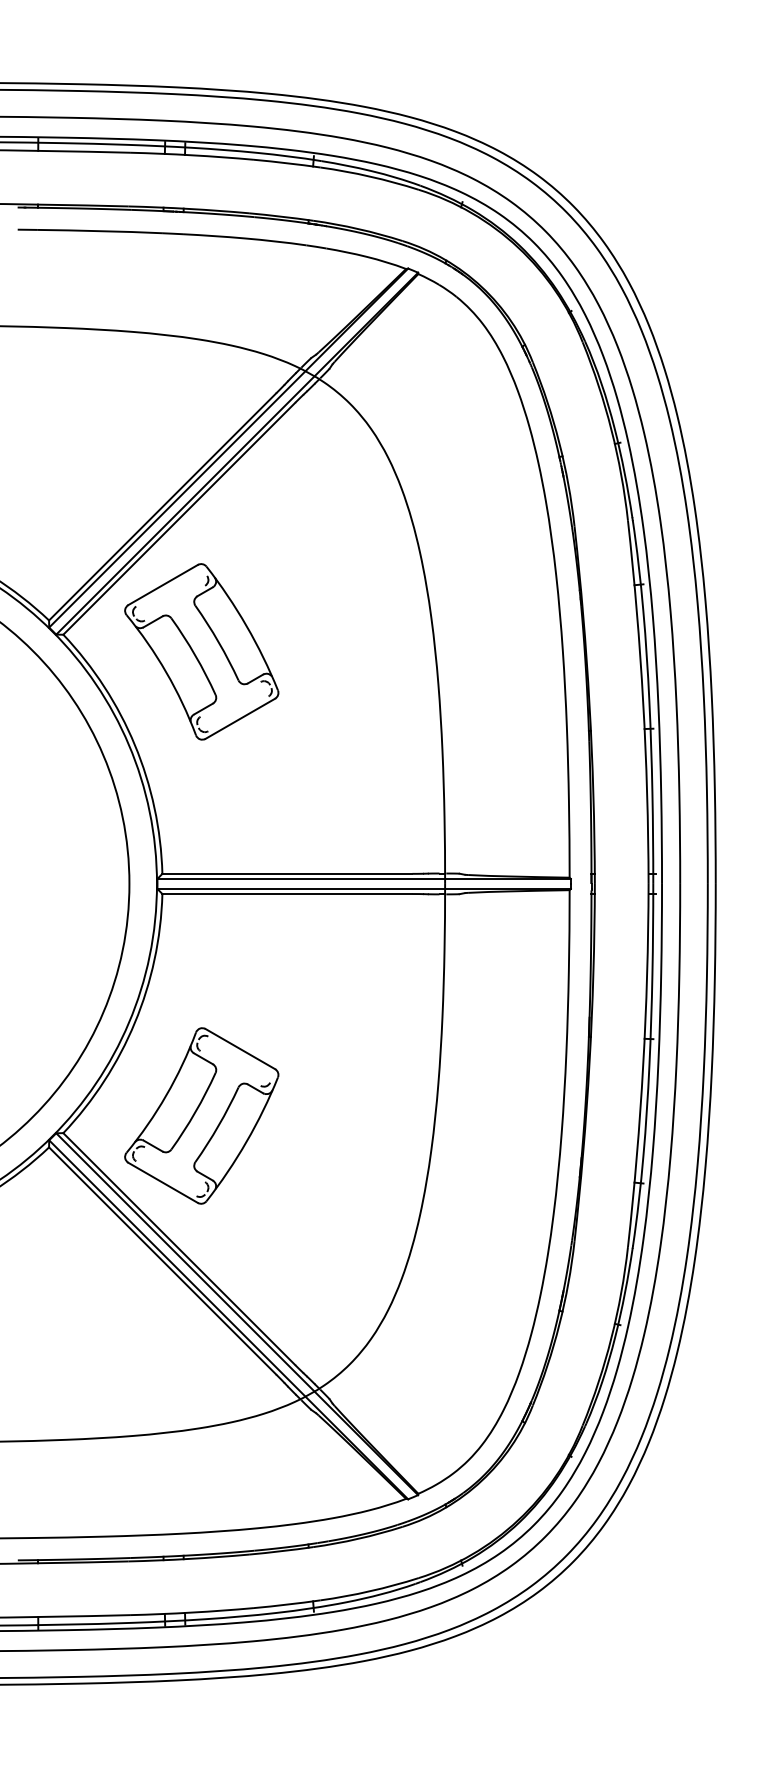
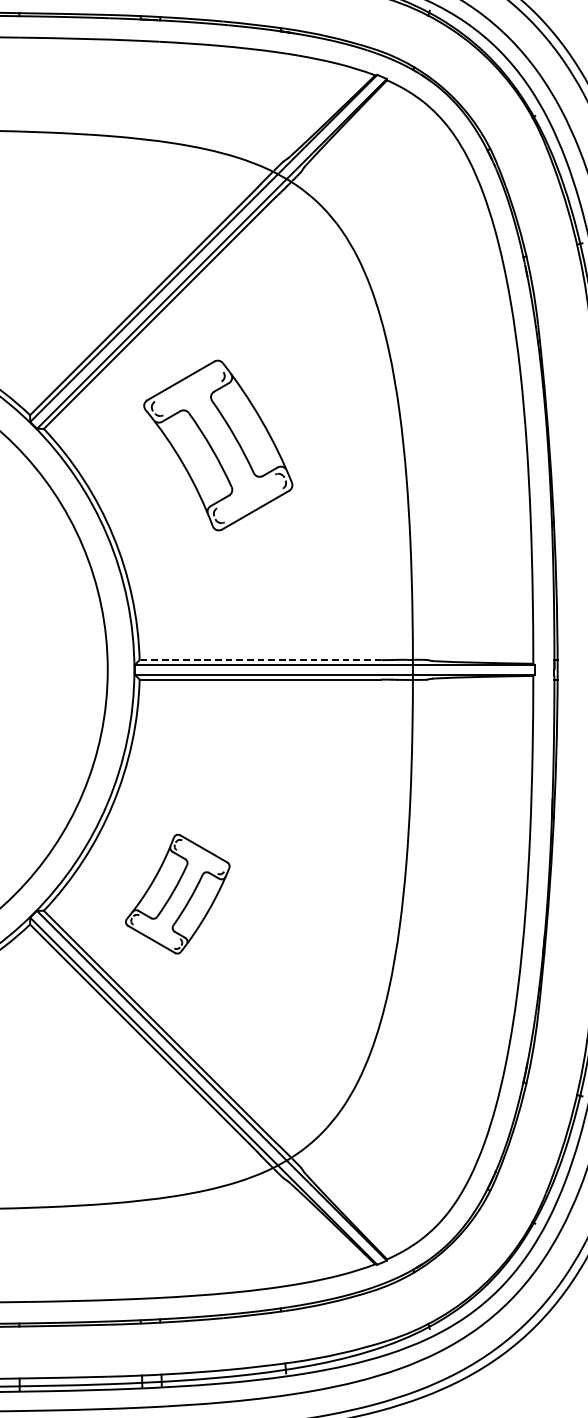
part: (201, 651) -> (218, 445), moved
line: (287, 873) -> (260, 659), solid -> dashed
part: (201, 1115) -> (177, 893), size x0.7

